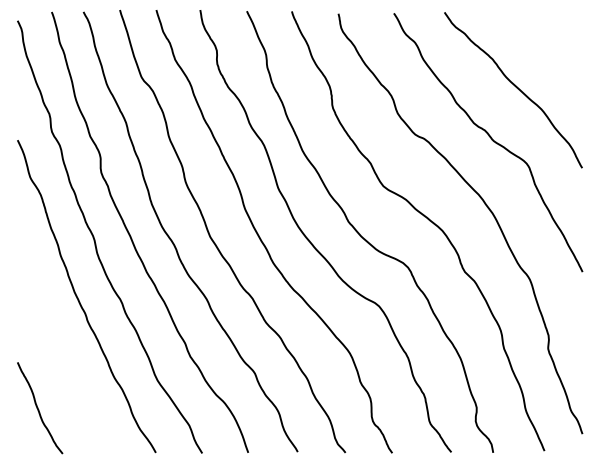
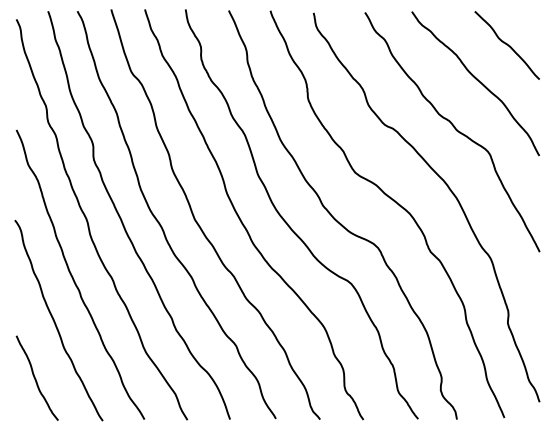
curve: (547, 48) -> (507, 45), added
curve: (59, 346) -> (55, 321), added

